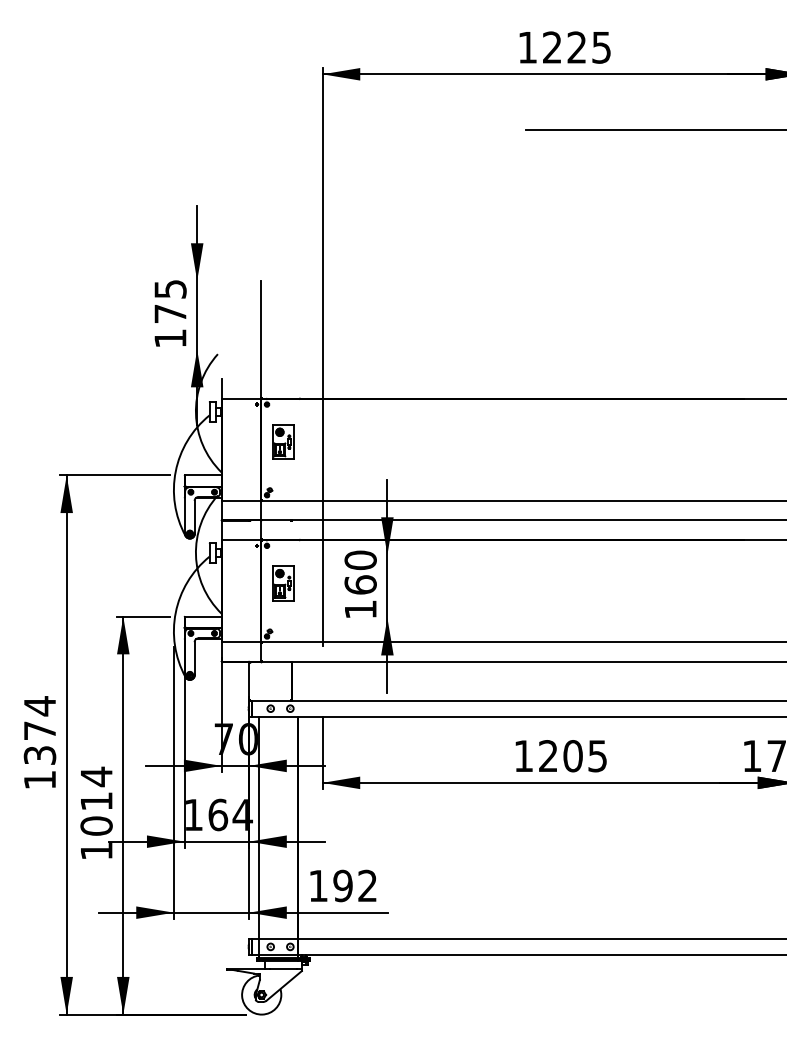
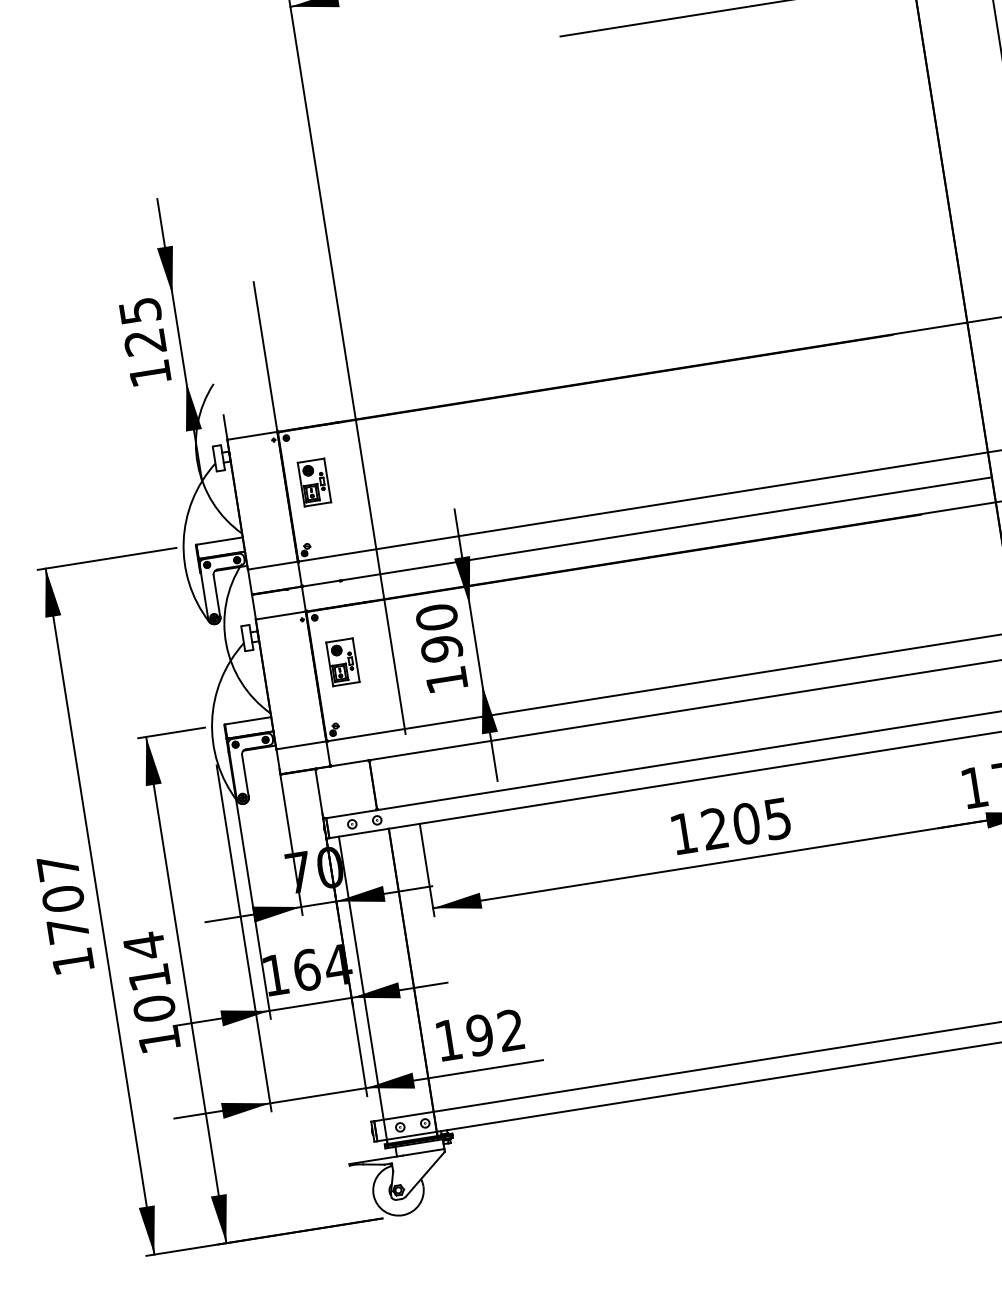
text: (170, 313) -> (145, 341), 175 -> 125
text: (360, 584) -> (441, 648), 160 -> 190
text: (39, 730) -> (62, 898), 1374 -> 1707

